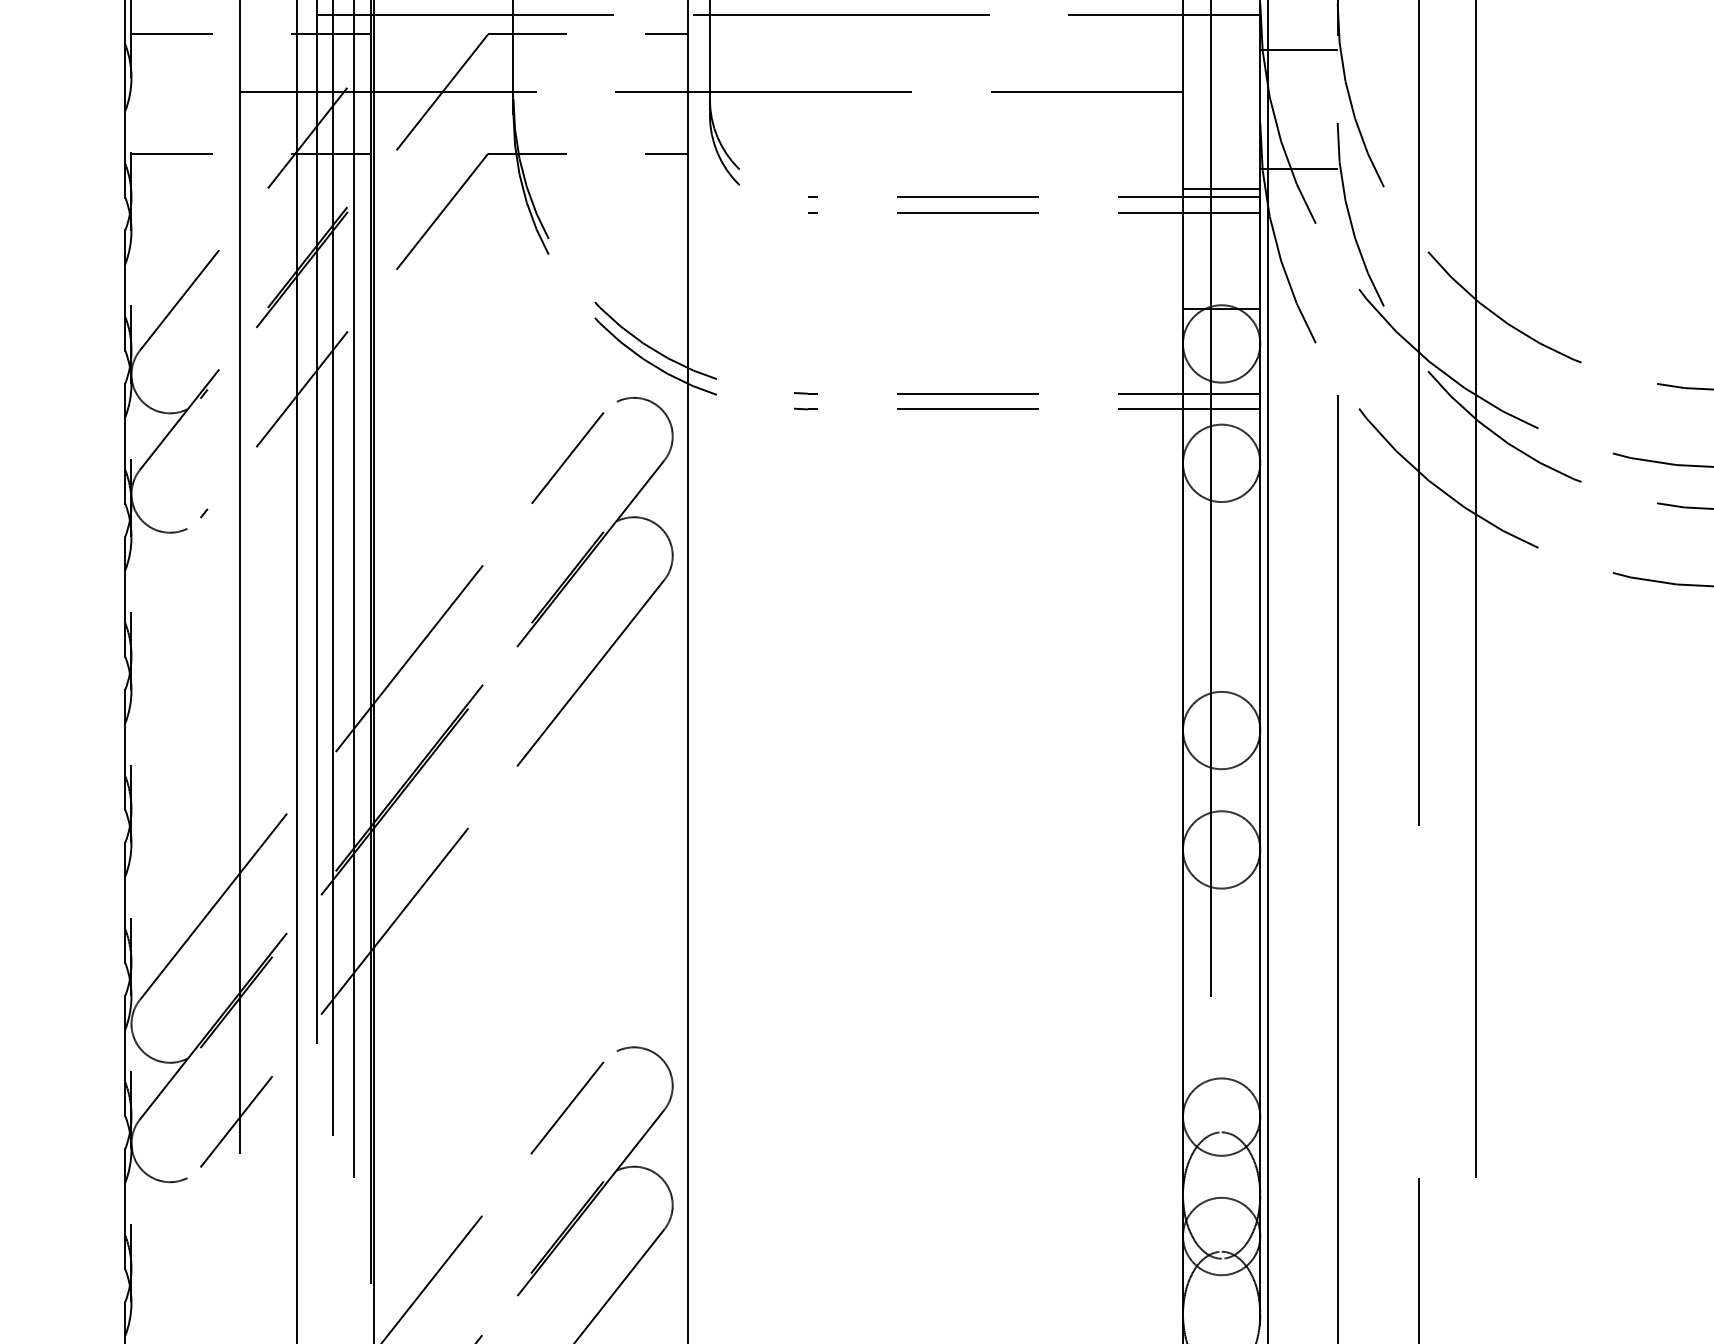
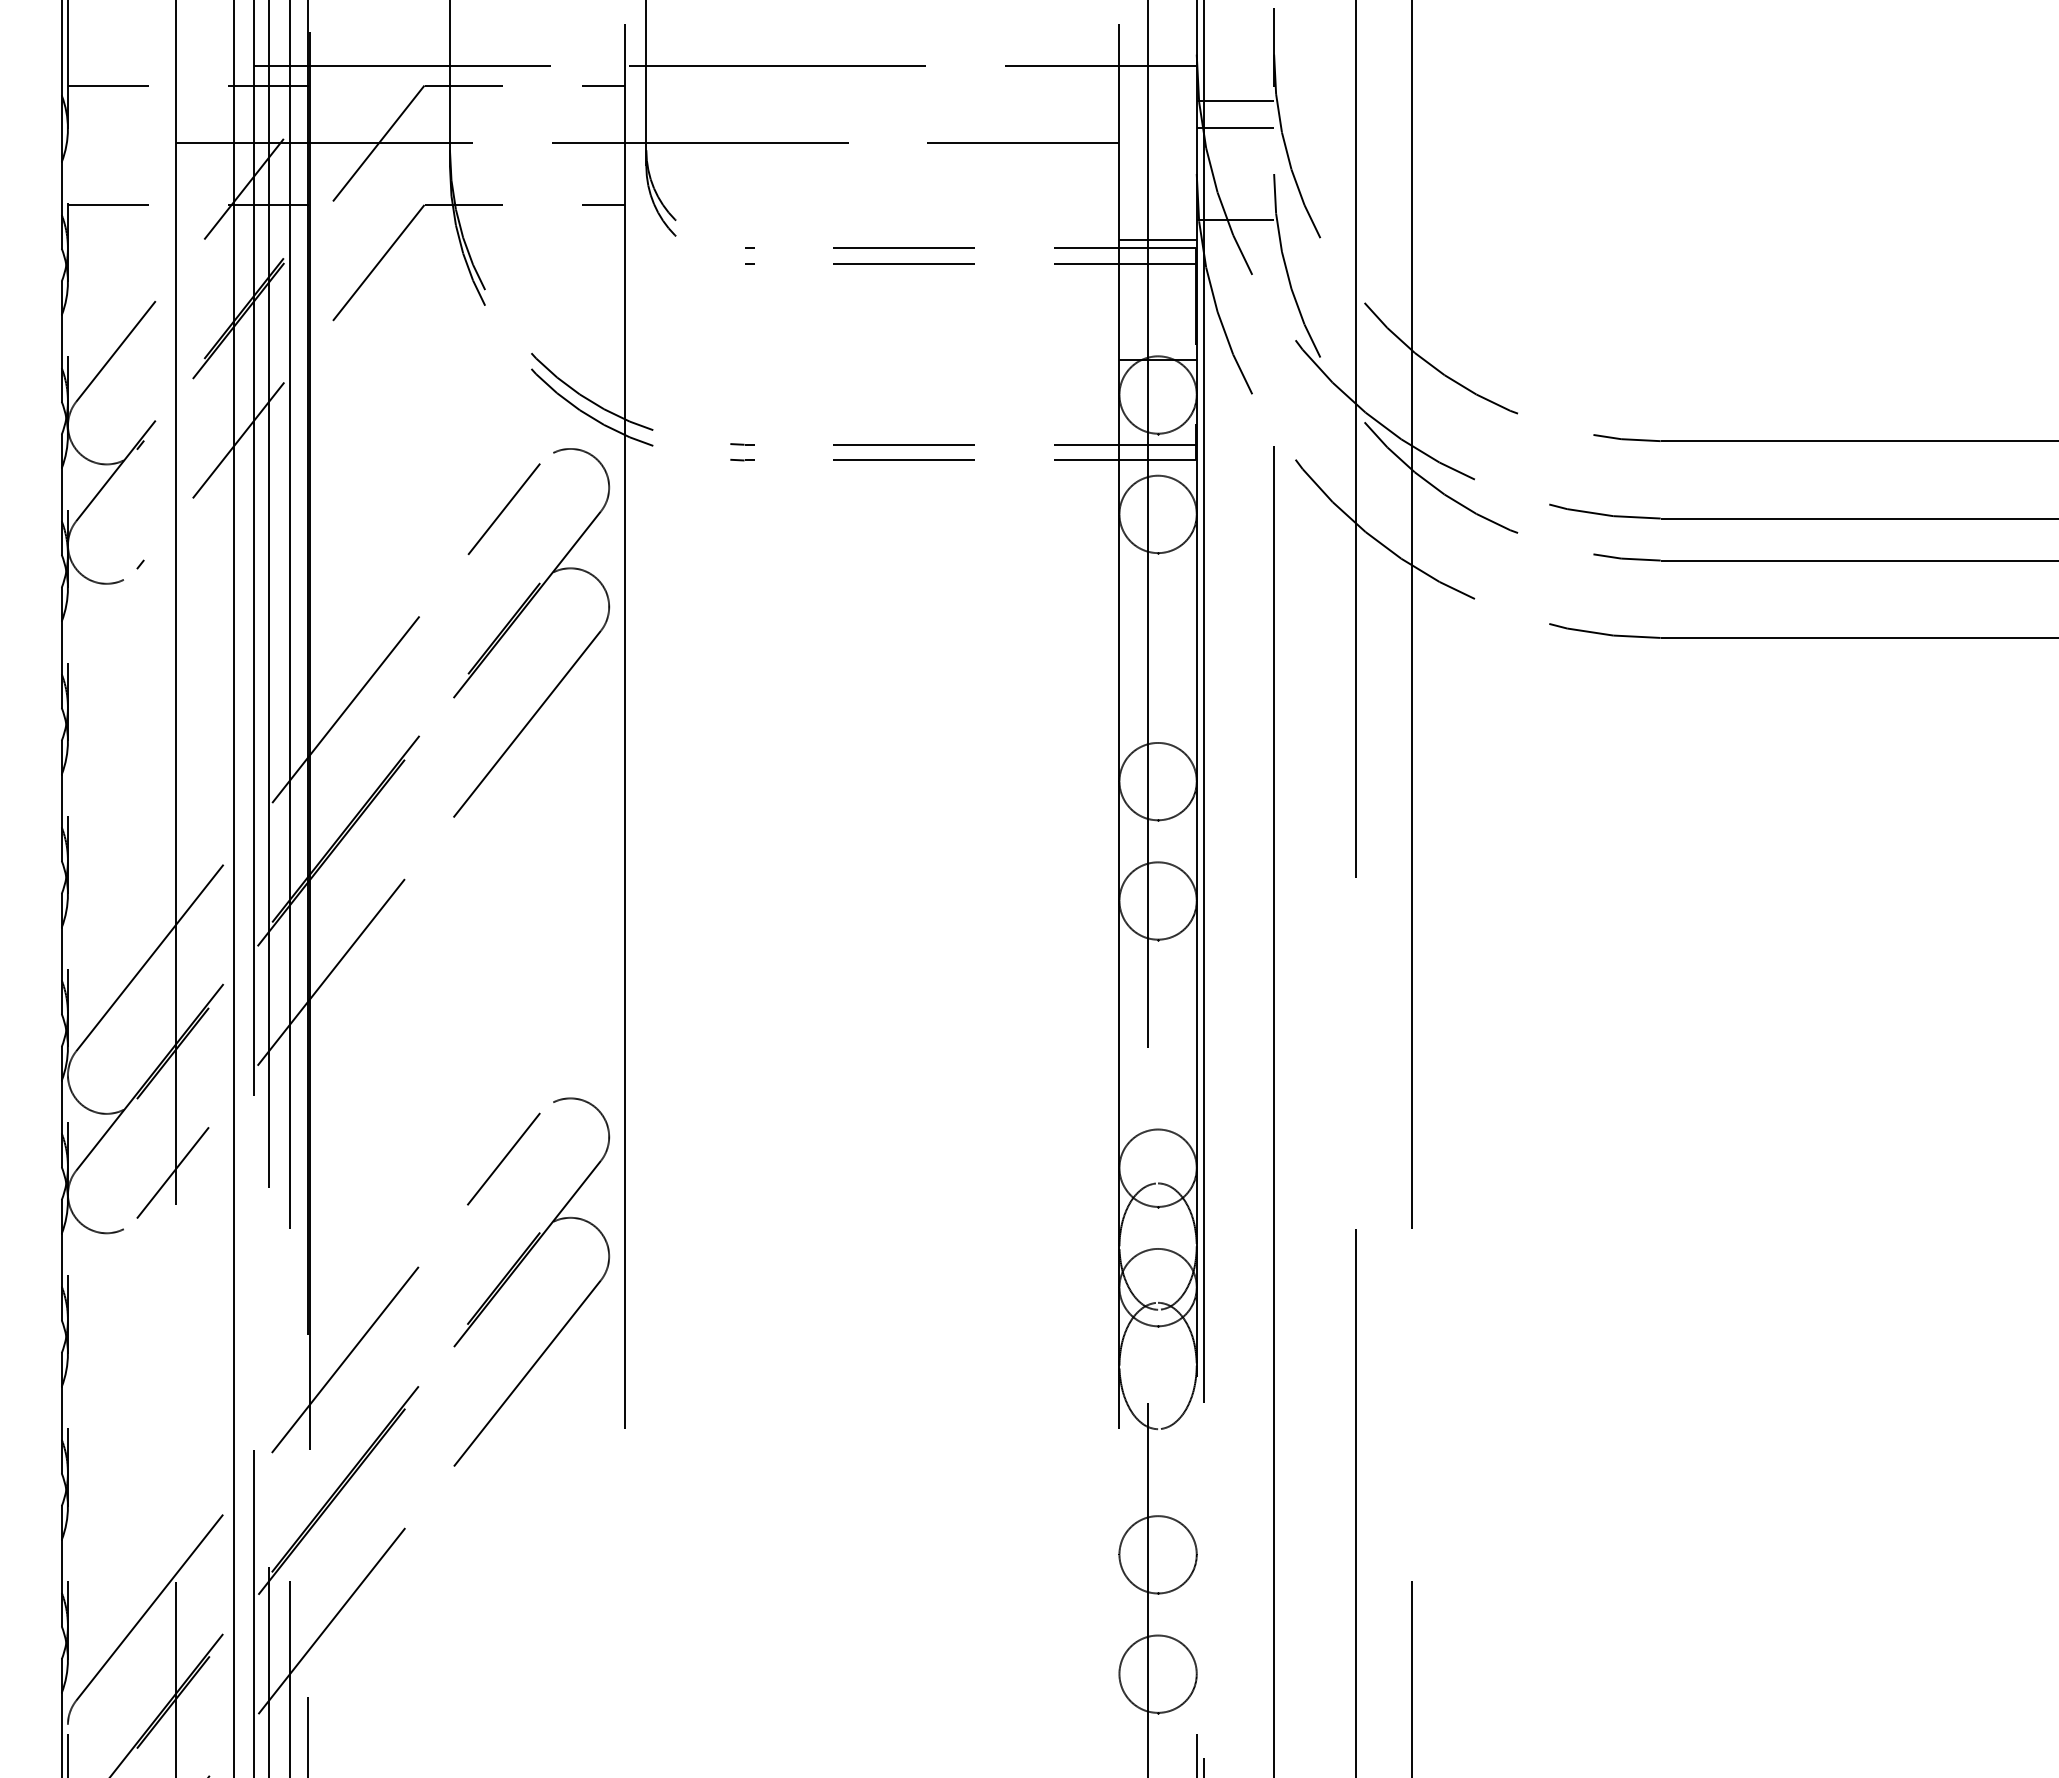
line: (1299, 76) -> (1235, 127), added

